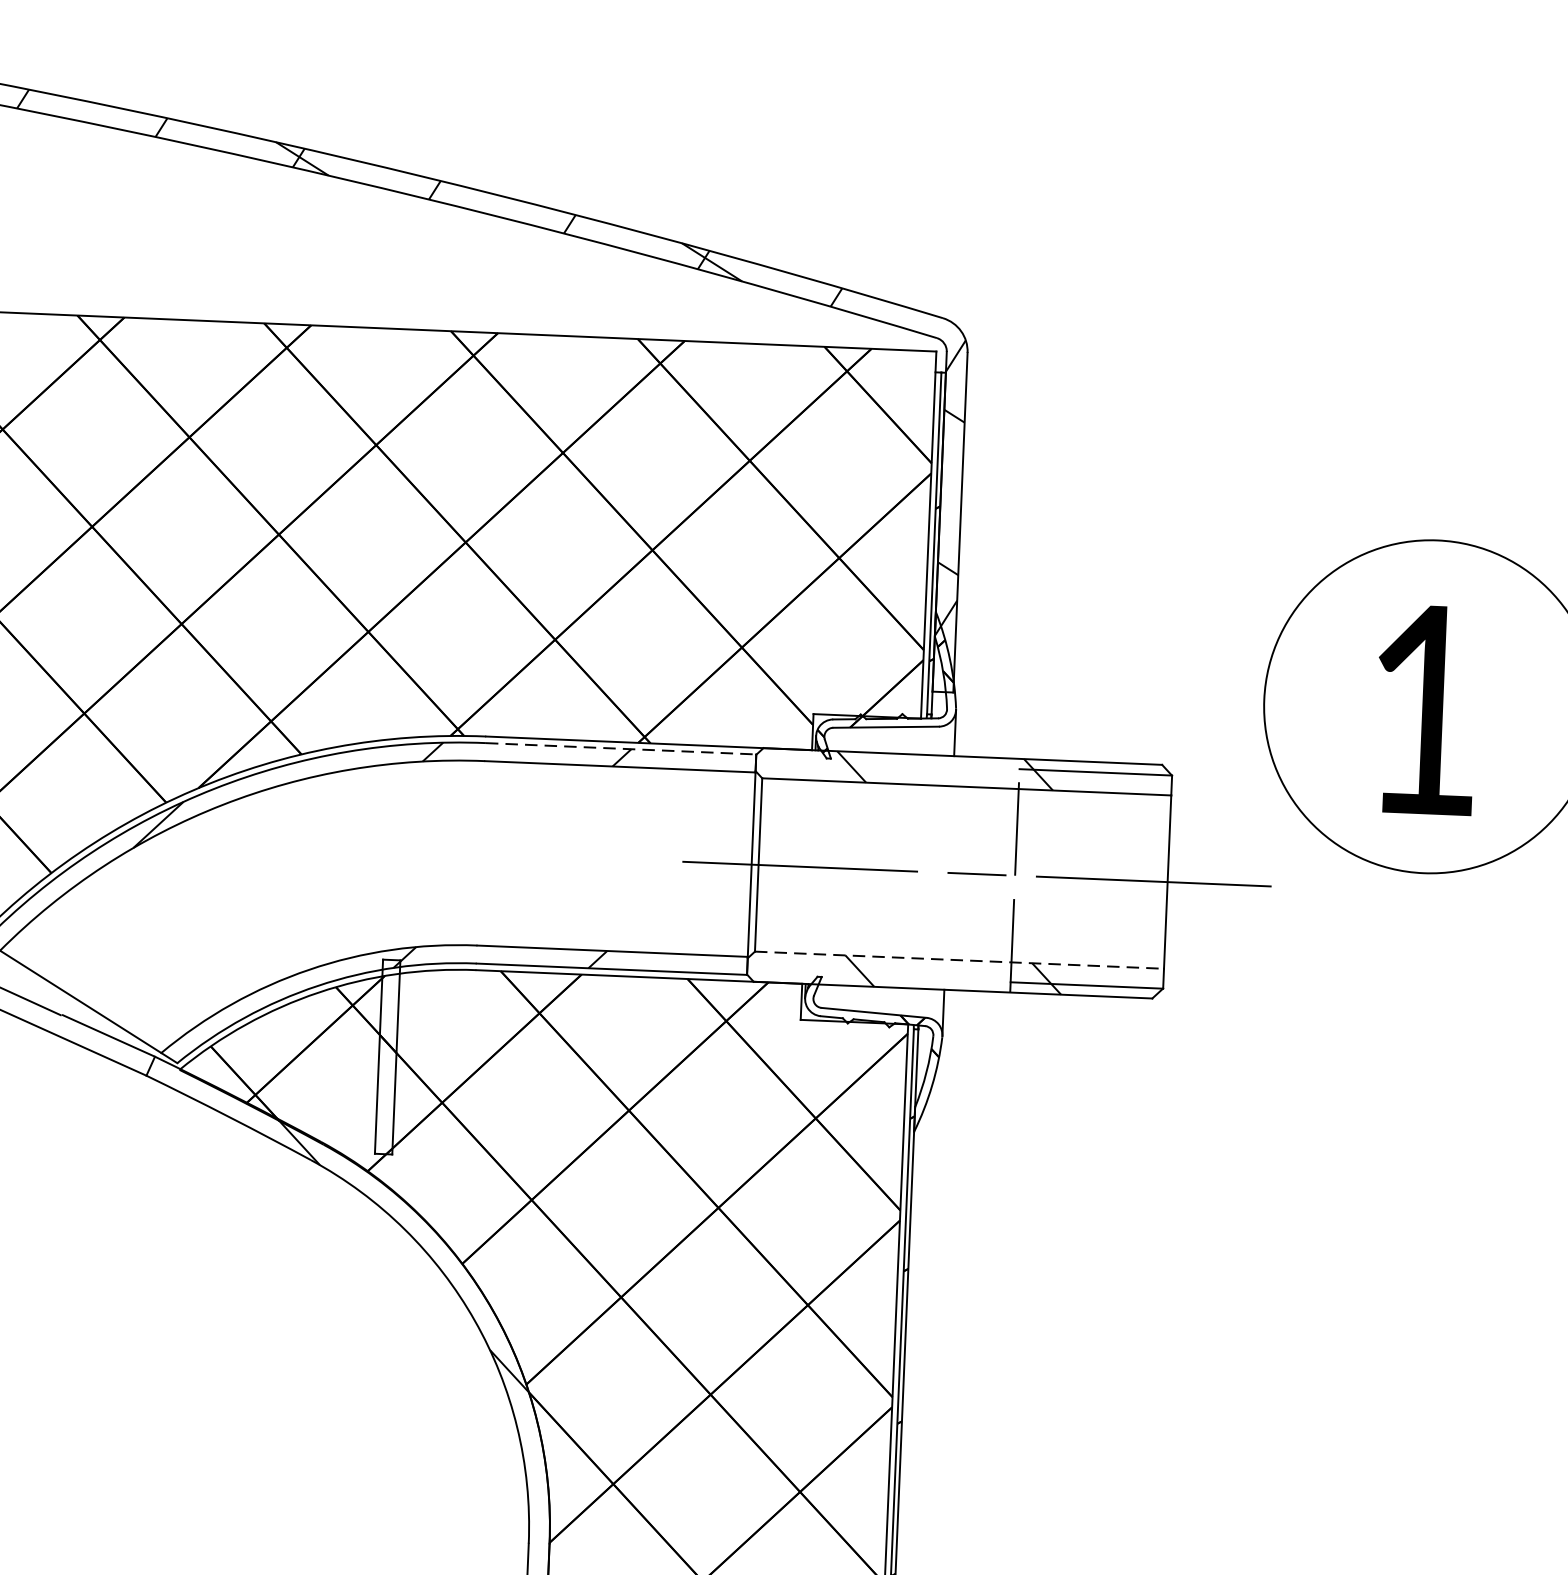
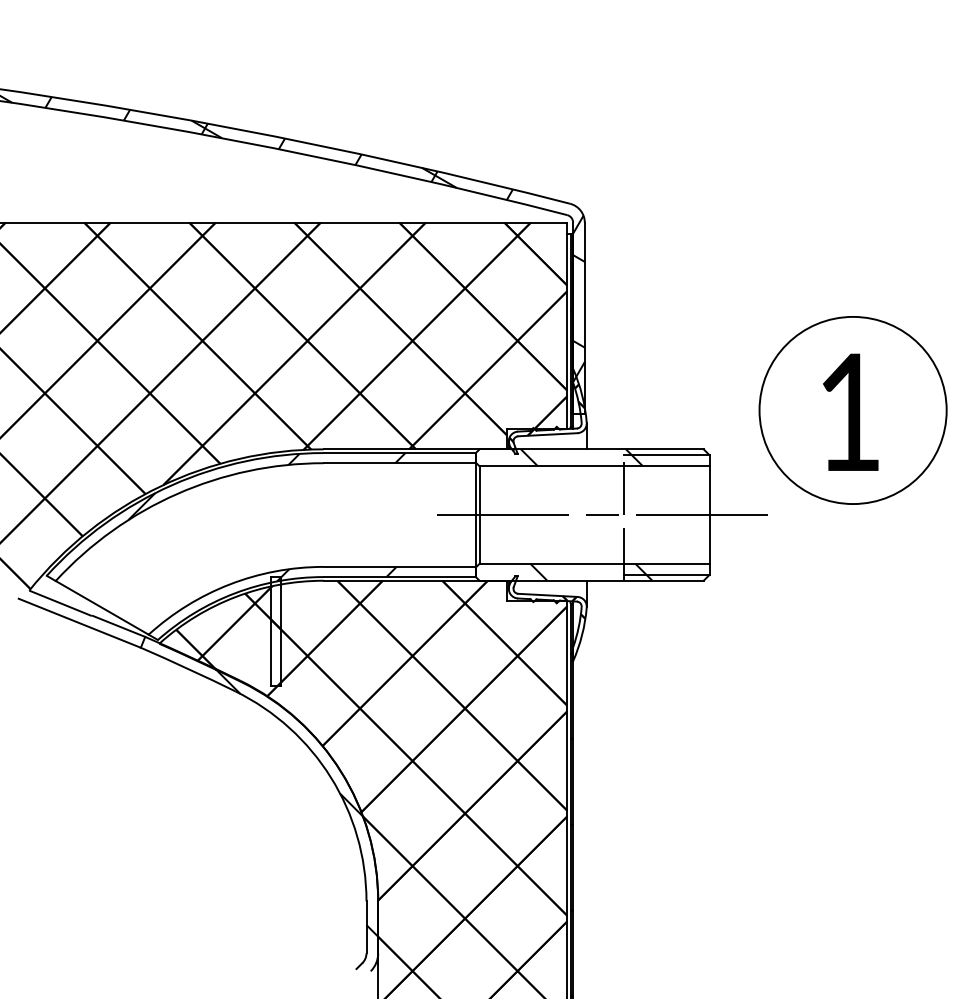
line: (622, 749) -> (400, 453), dashed -> solid
line: (961, 959) -> (595, 563), dashed -> solid

